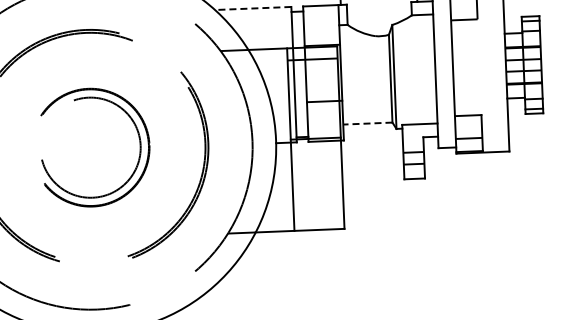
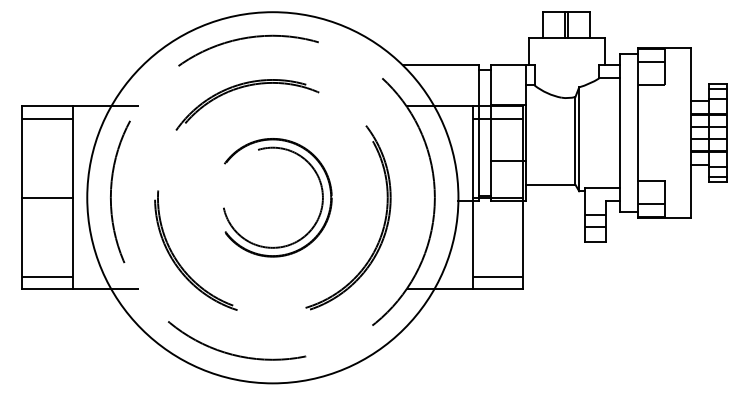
line: (252, 8) -> (440, 65), dashed -> solid
line: (367, 123) -> (550, 184), dashed -> solid
line: (319, 218) -> (498, 277), added

